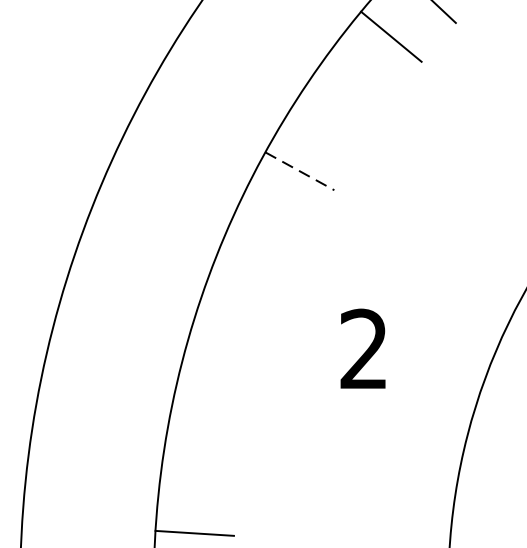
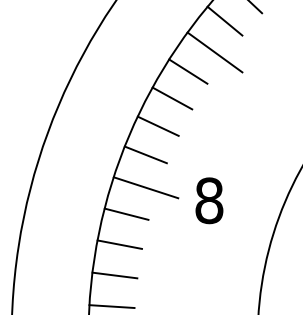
line: (373, 91) -> (214, 52), added
line: (327, 124) -> (188, 71), added
line: (300, 171) -> (172, 98), dashed -> solid
line: (273, 218) -> (157, 125), added
line: (253, 268) -> (145, 154), added
line: (253, 326) -> (145, 187), added
text: (364, 348) -> (209, 200), 2 -> 8
line: (220, 371) -> (126, 213), added
line: (207, 425) -> (119, 244), added
line: (199, 479) -> (114, 275), added

